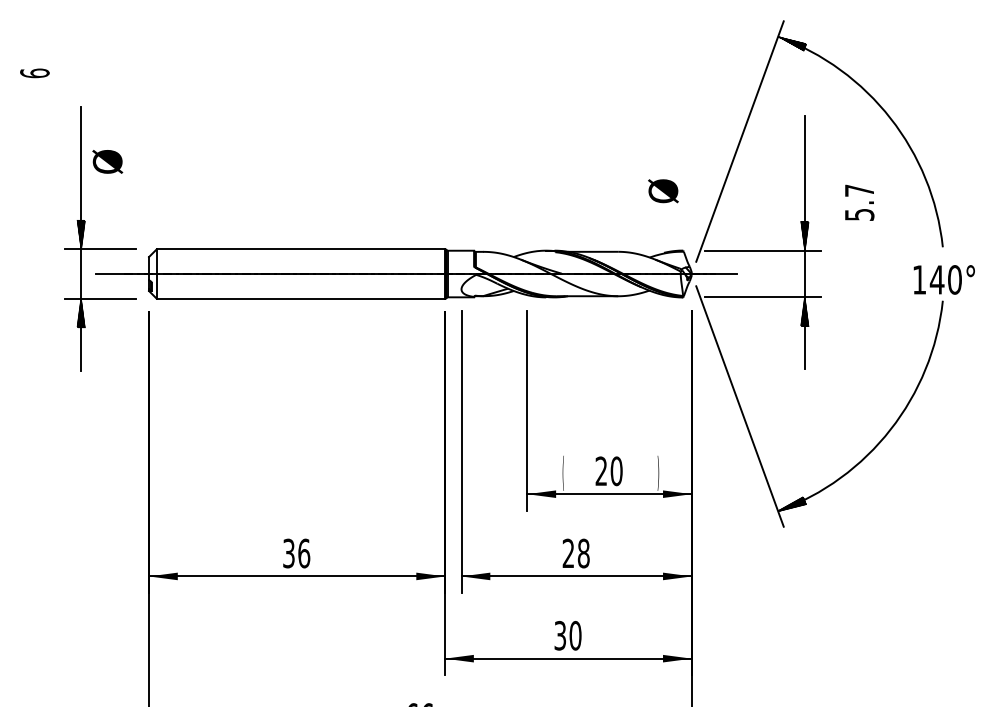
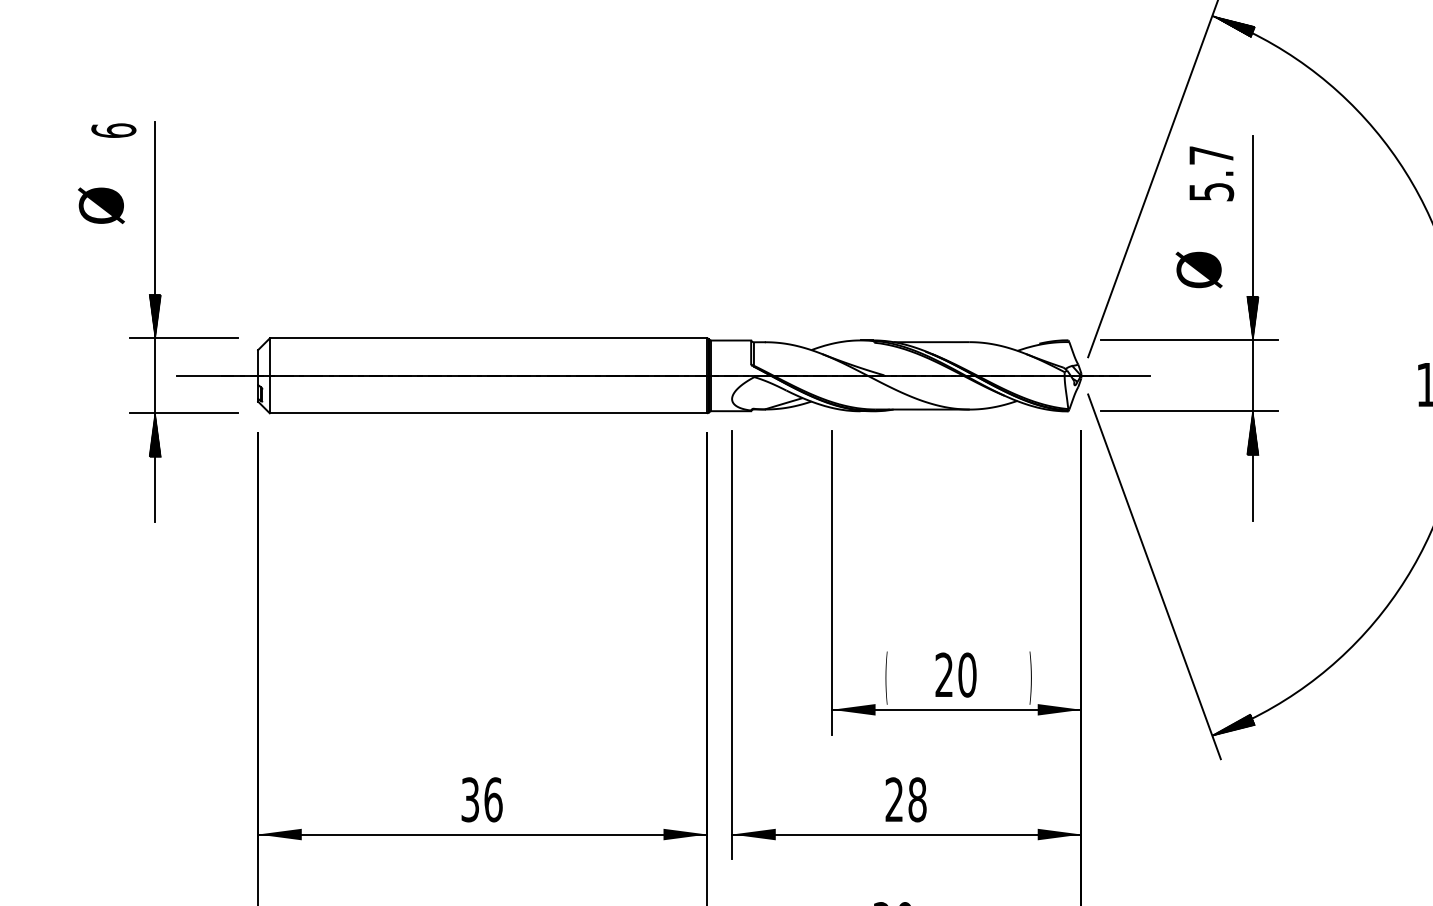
text: (34, 73) -> (113, 130), moved
text: (107, 161) -> (101, 205), moved
text: (663, 191) -> (1199, 270), moved
text: (859, 202) -> (1211, 173), moved

